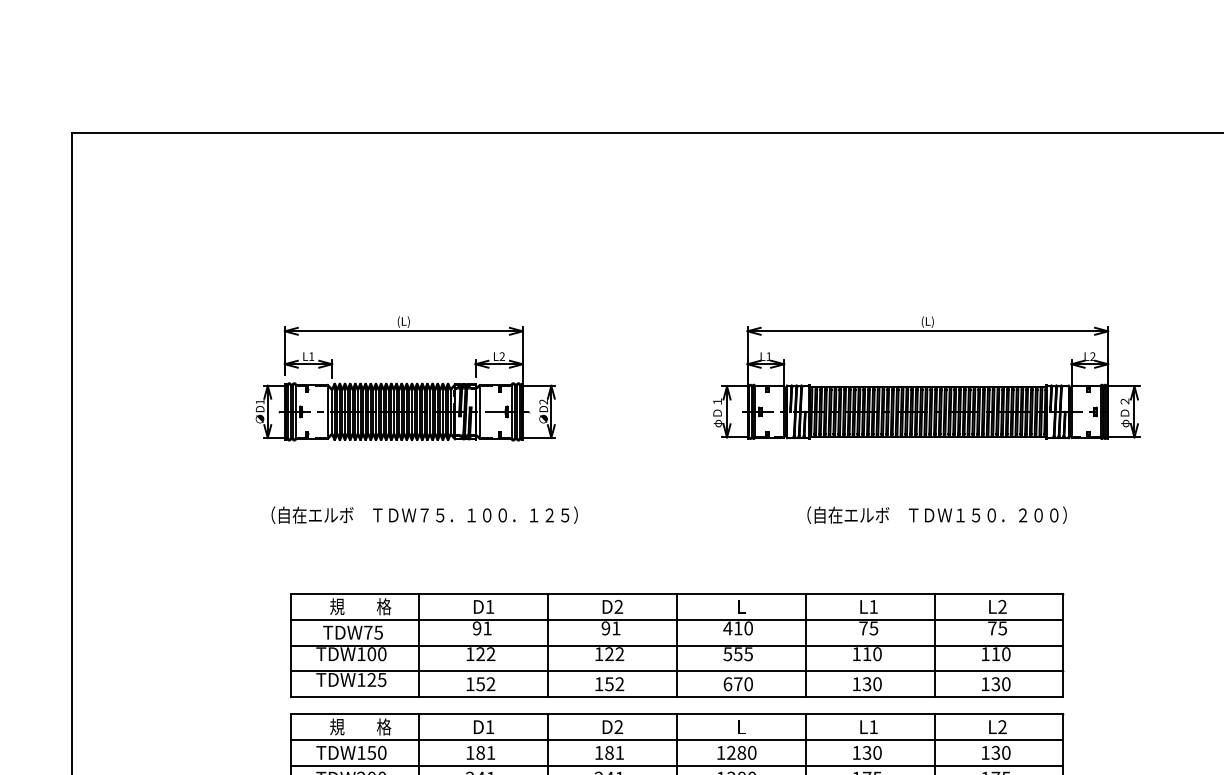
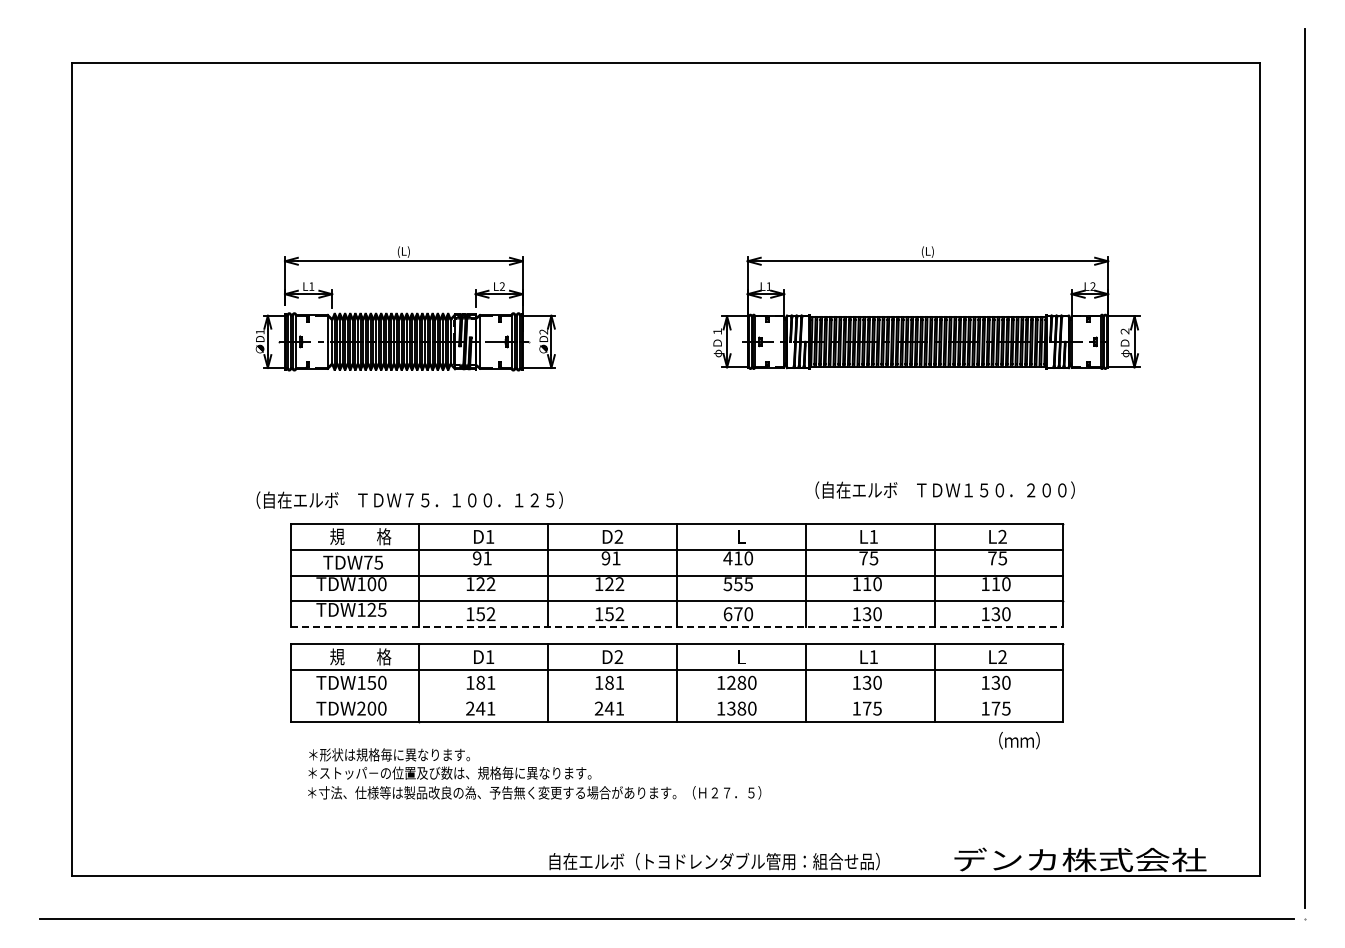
text: (424, 514) -> (409, 499), moved
text: (936, 514) -> (944, 489), moved
line: (677, 697) -> (677, 627), solid -> dashed
line: (676, 765) -> (676, 695), removed

